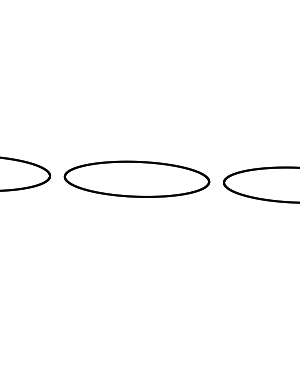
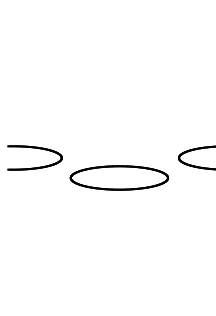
part: (135, 178) -> (118, 177), moved

